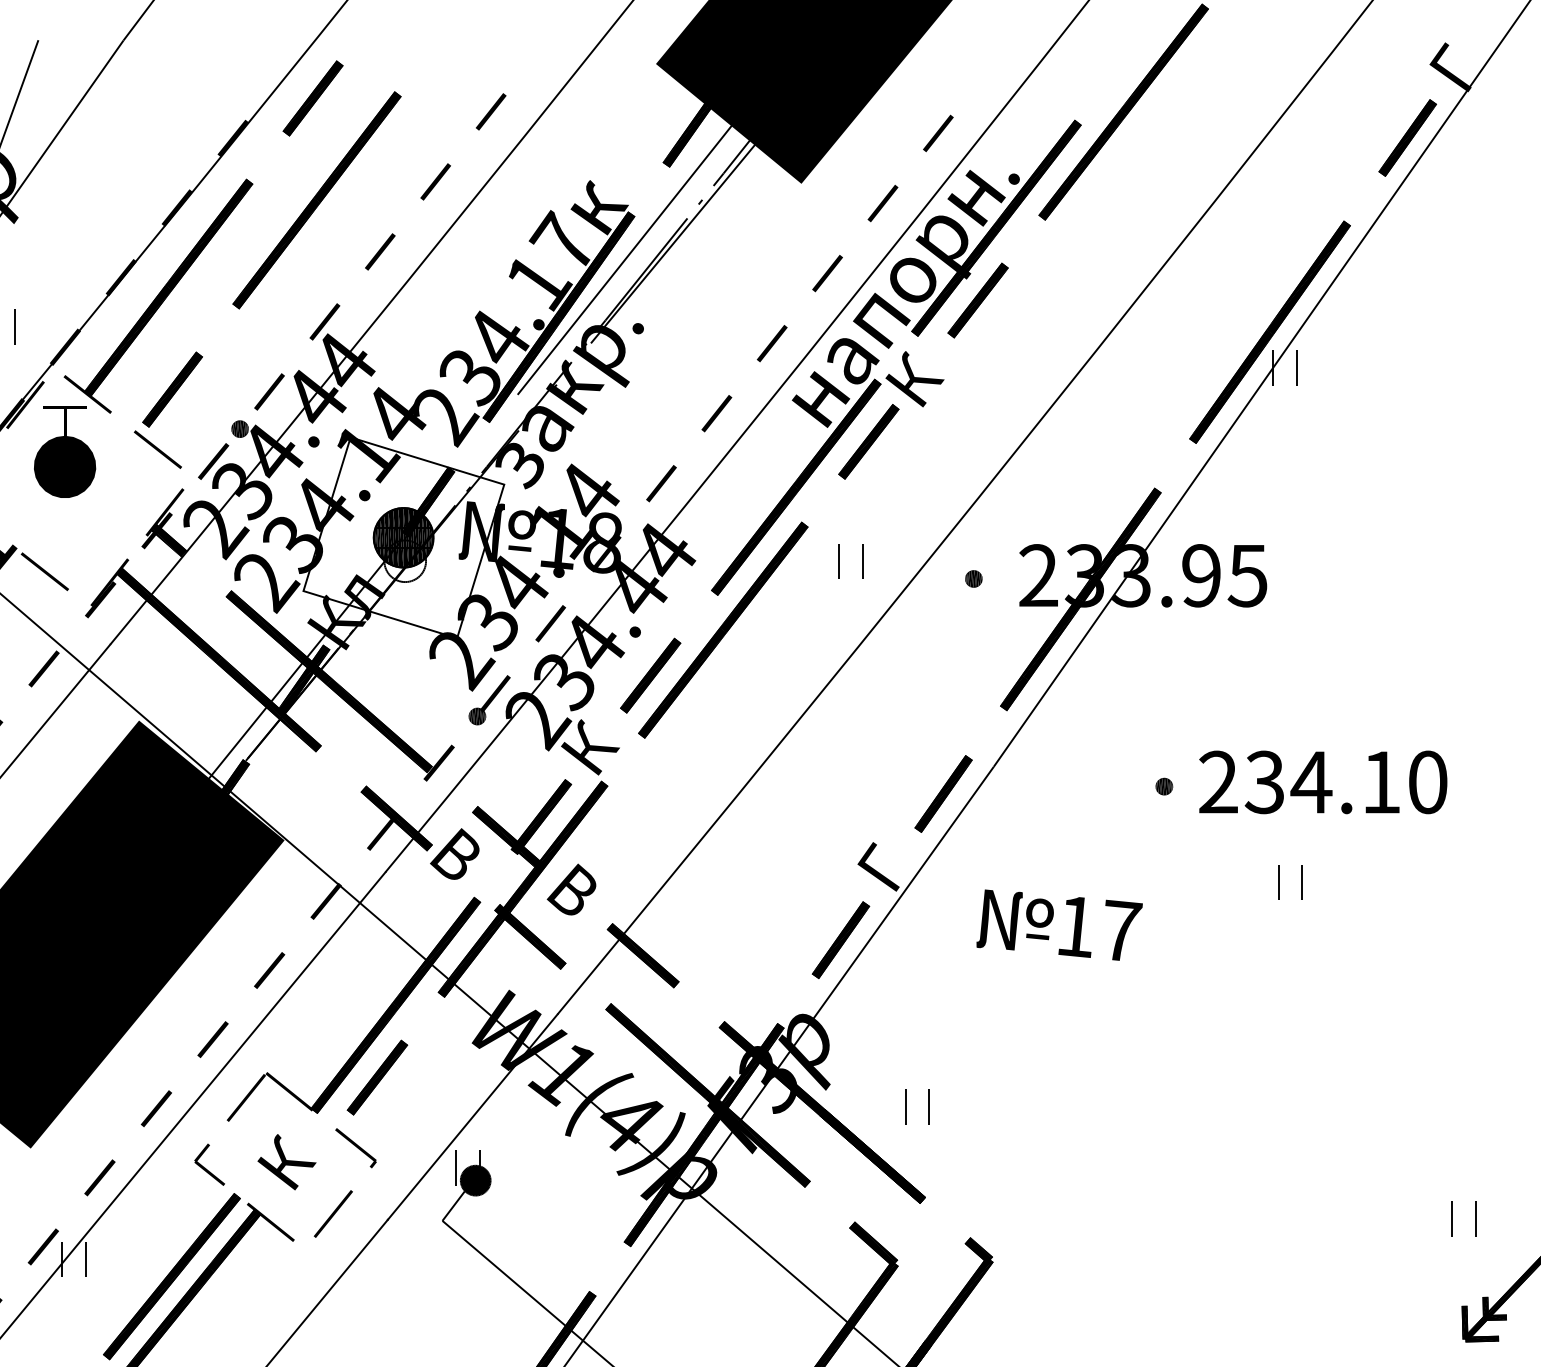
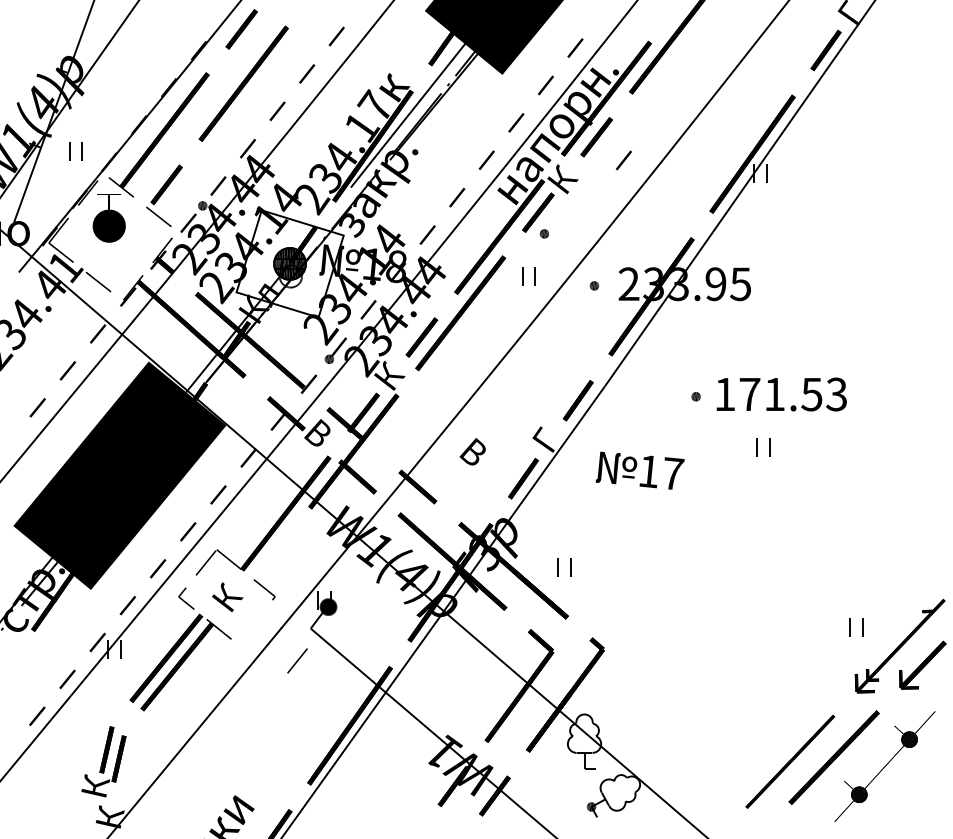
line: (1028, 344) -> (623, 160), added
part: (880, 480) -> (544, 233), added
text: (1322, 782) -> (780, 394), 234.10 -> 171.53
text: (571, 889) -> (472, 451), moved
part: (376, 1078) -> (275, 552), removed
line: (333, 1213) -> (297, 660), moved

